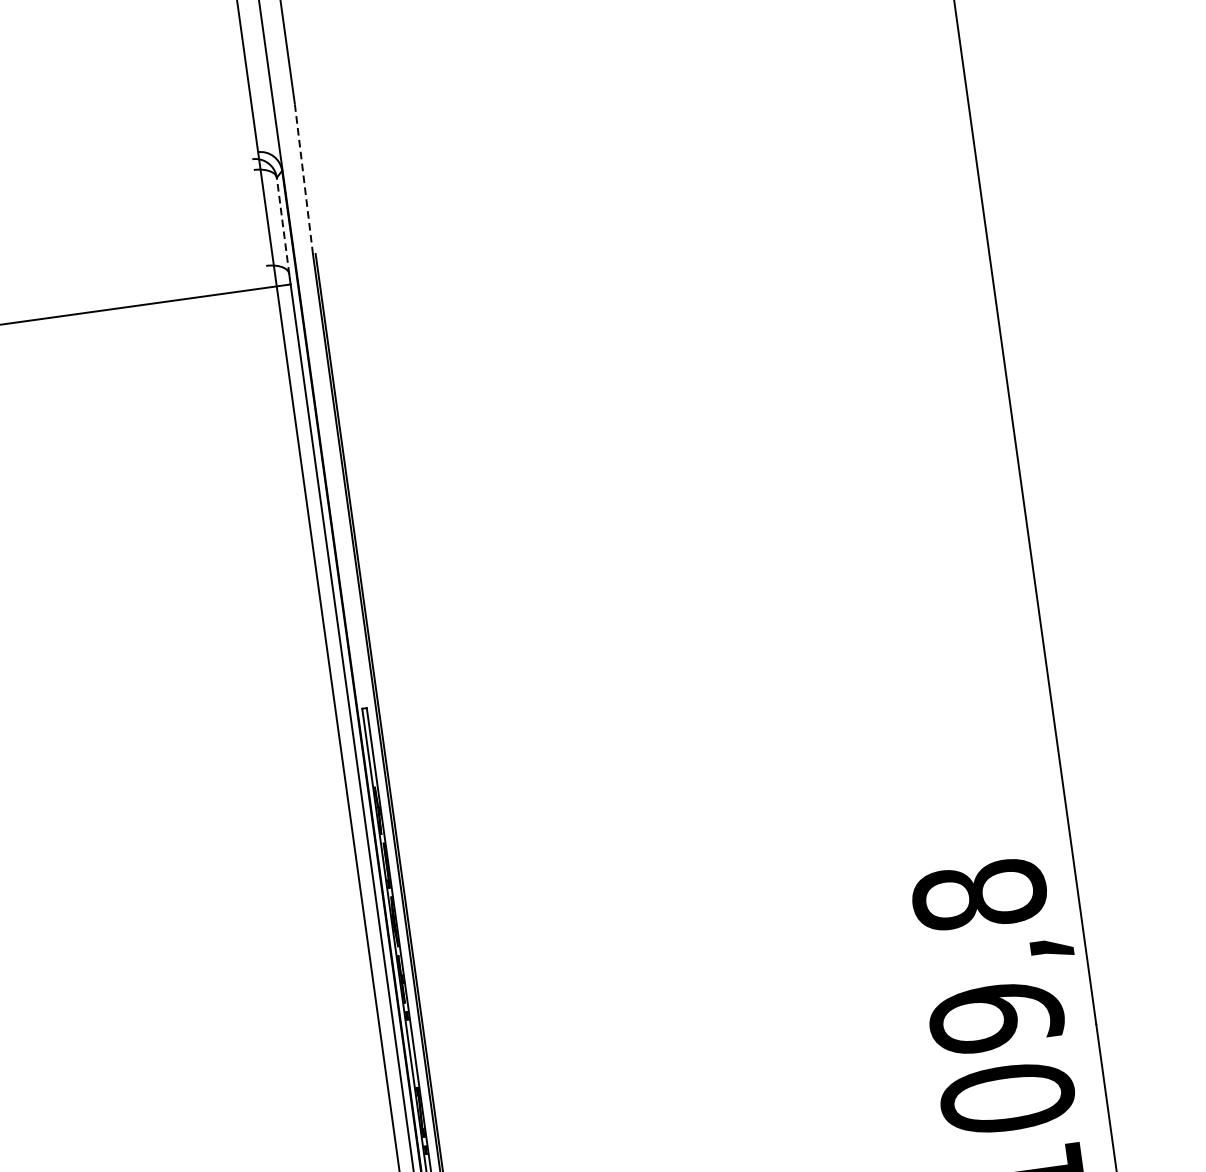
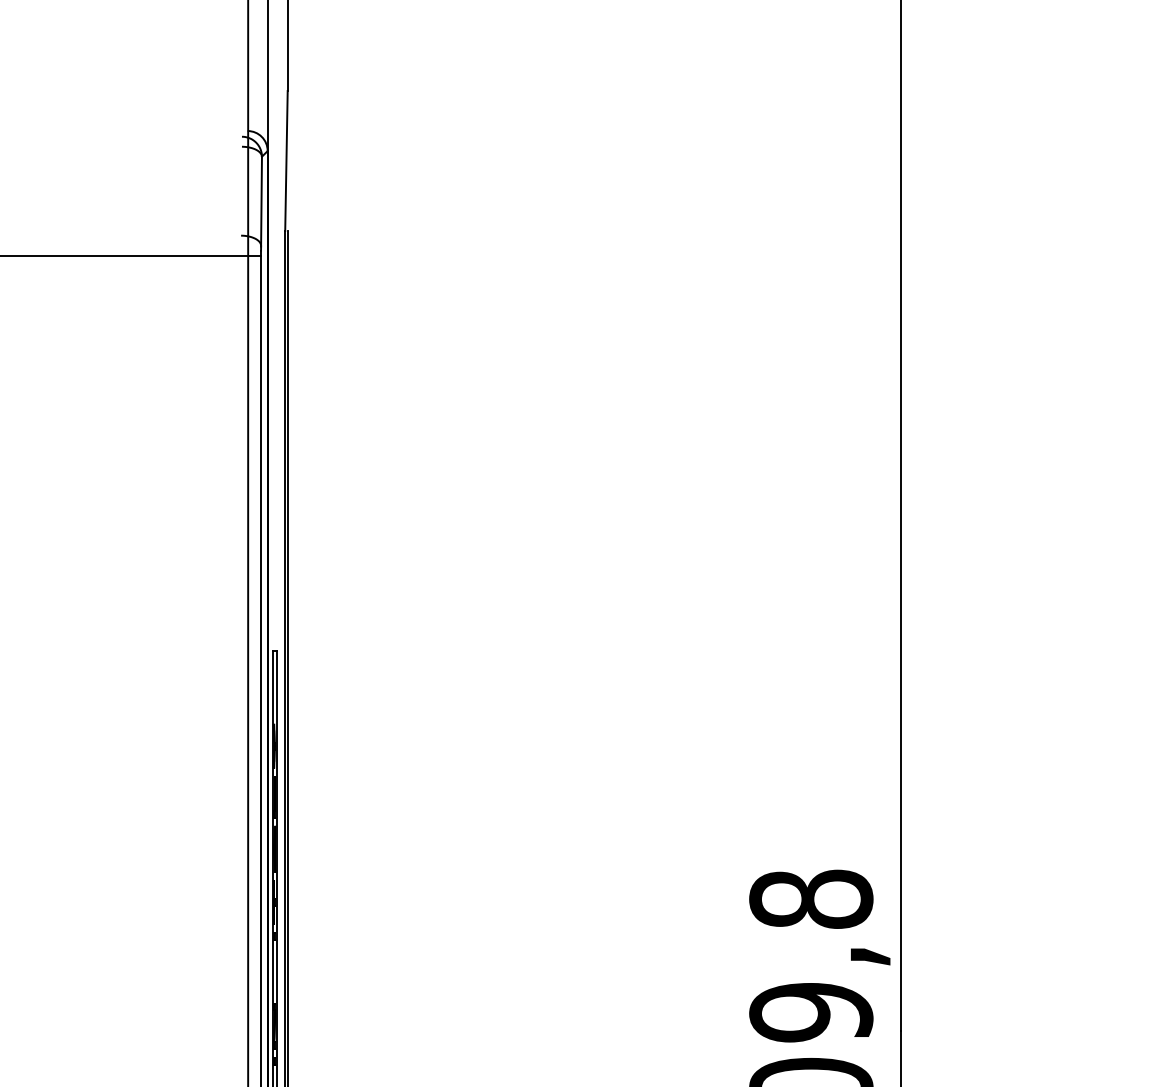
line: (303, 178) -> (286, 160), dashed -> solid
line: (283, 226) -> (261, 201), dashed -> solid

